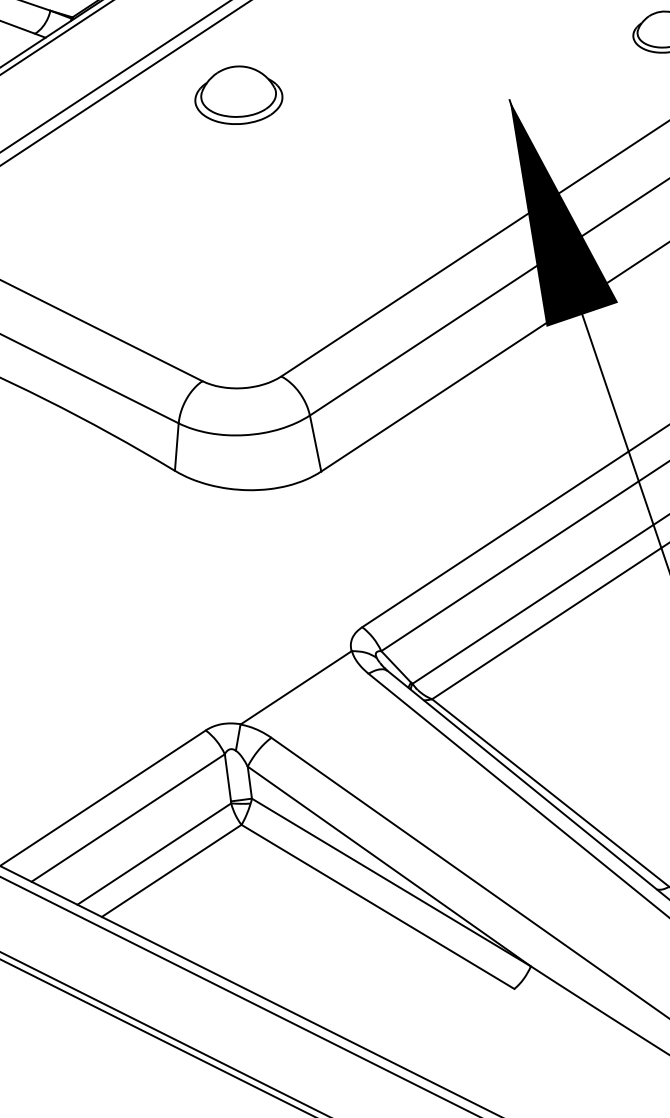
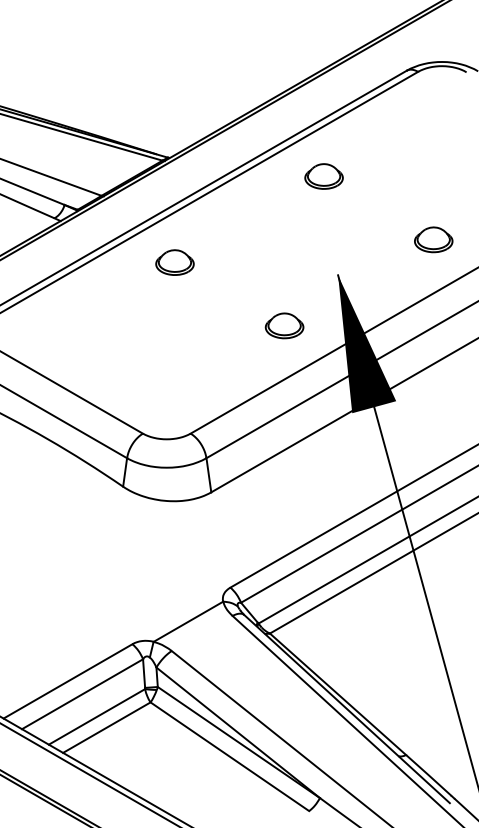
part: (237, 95) -> (174, 262), size x0.71
part: (425, 188) -> (284, 325), added

